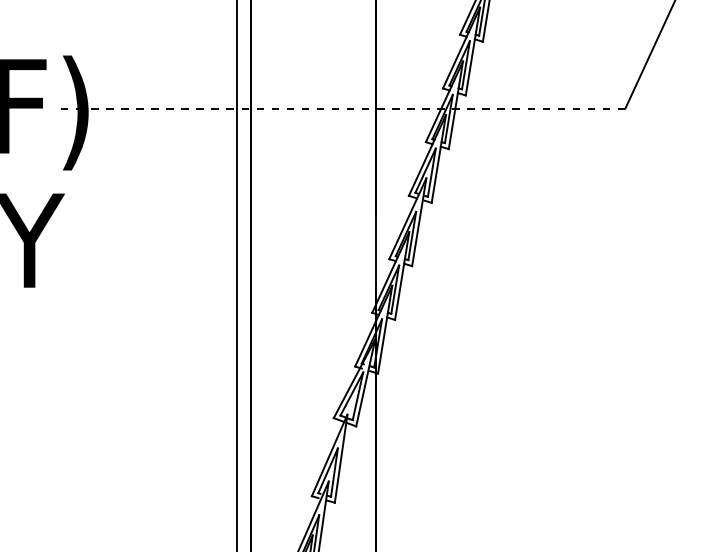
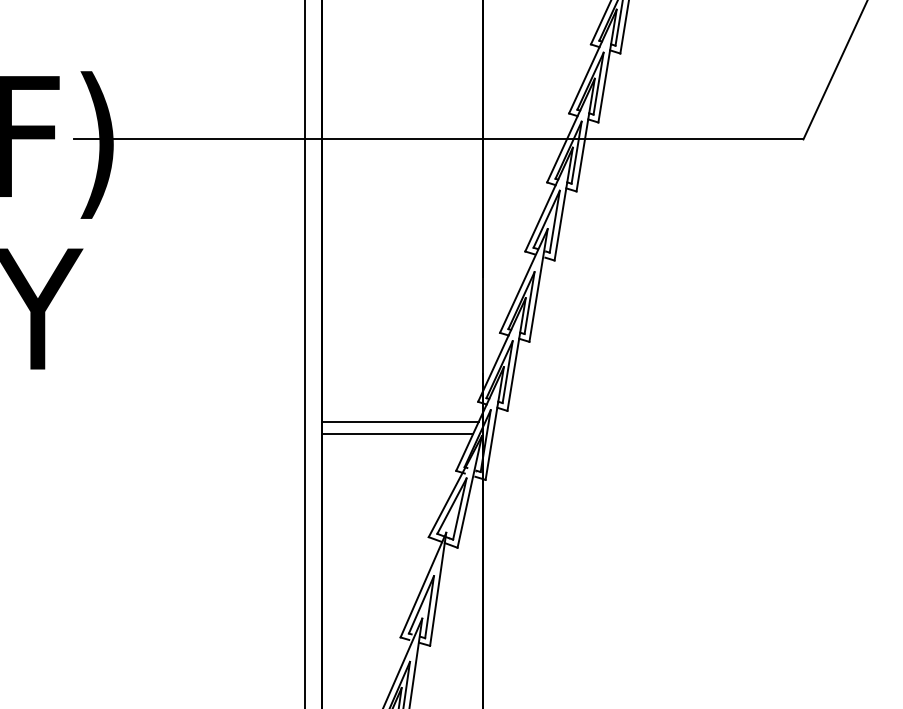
line: (341, 108) -> (438, 139), dashed -> solid
line: (311, 328) -> (399, 421), added
line: (309, 337) -> (397, 433), added

